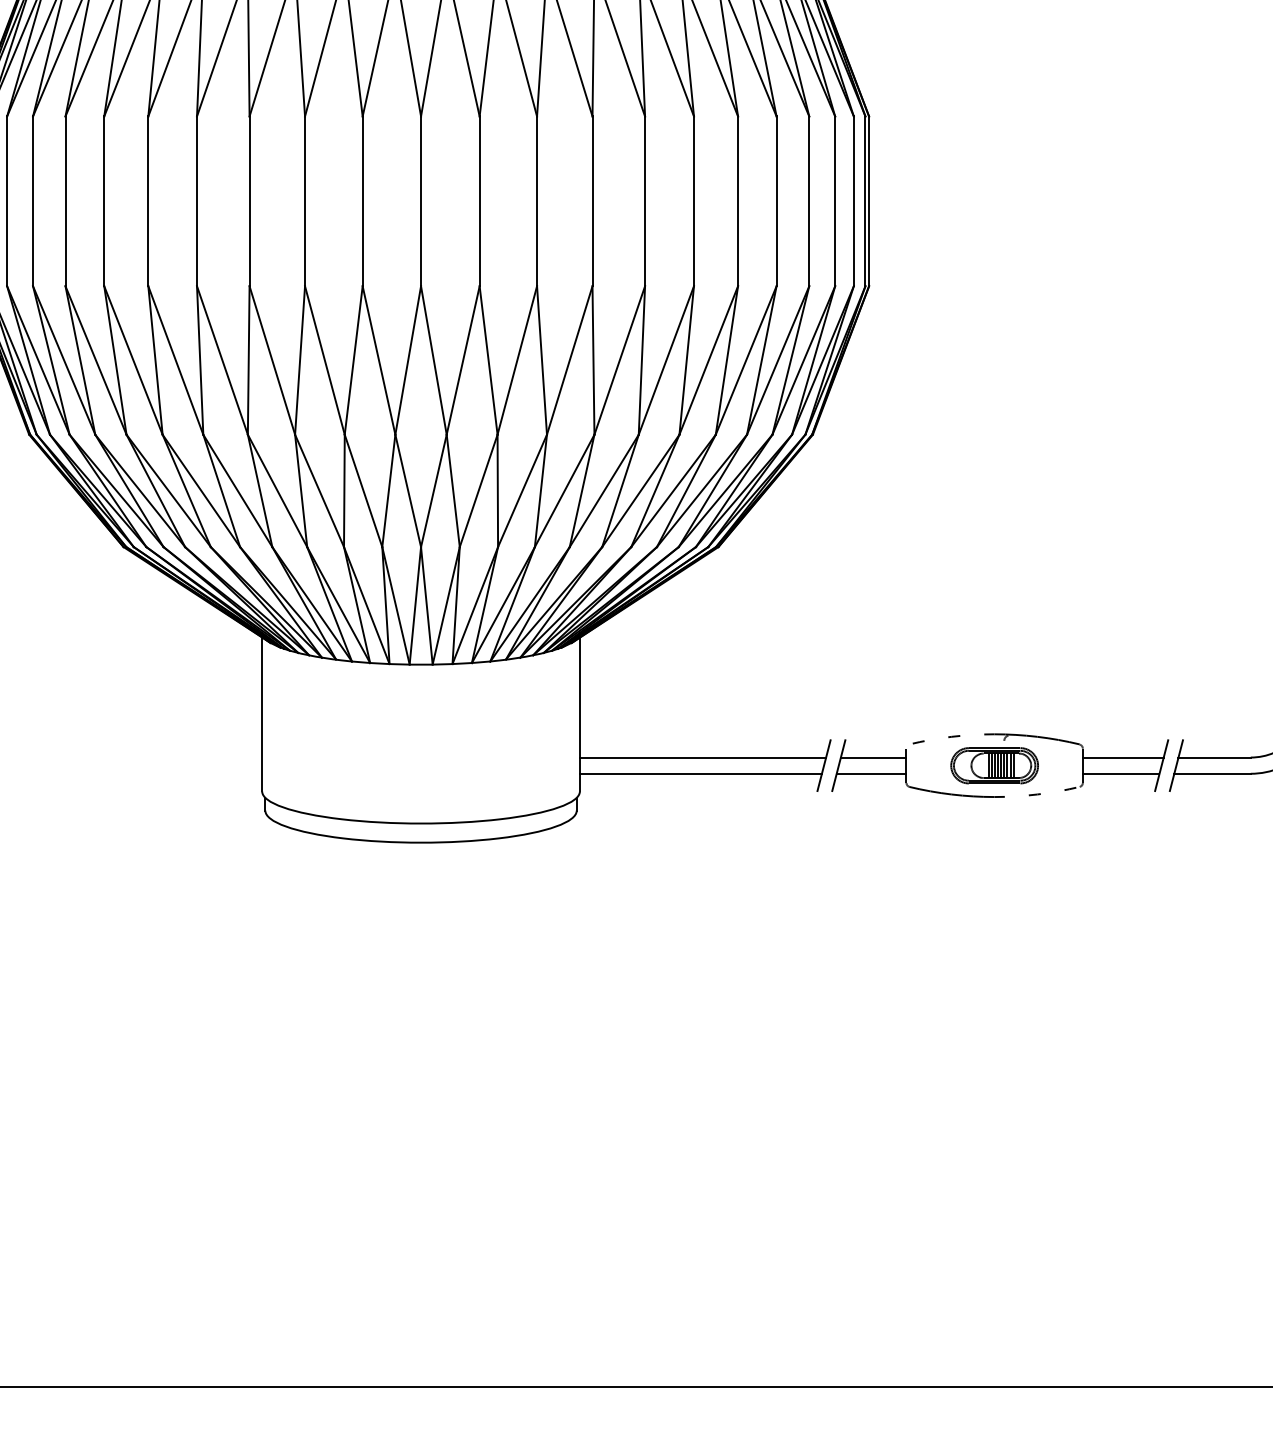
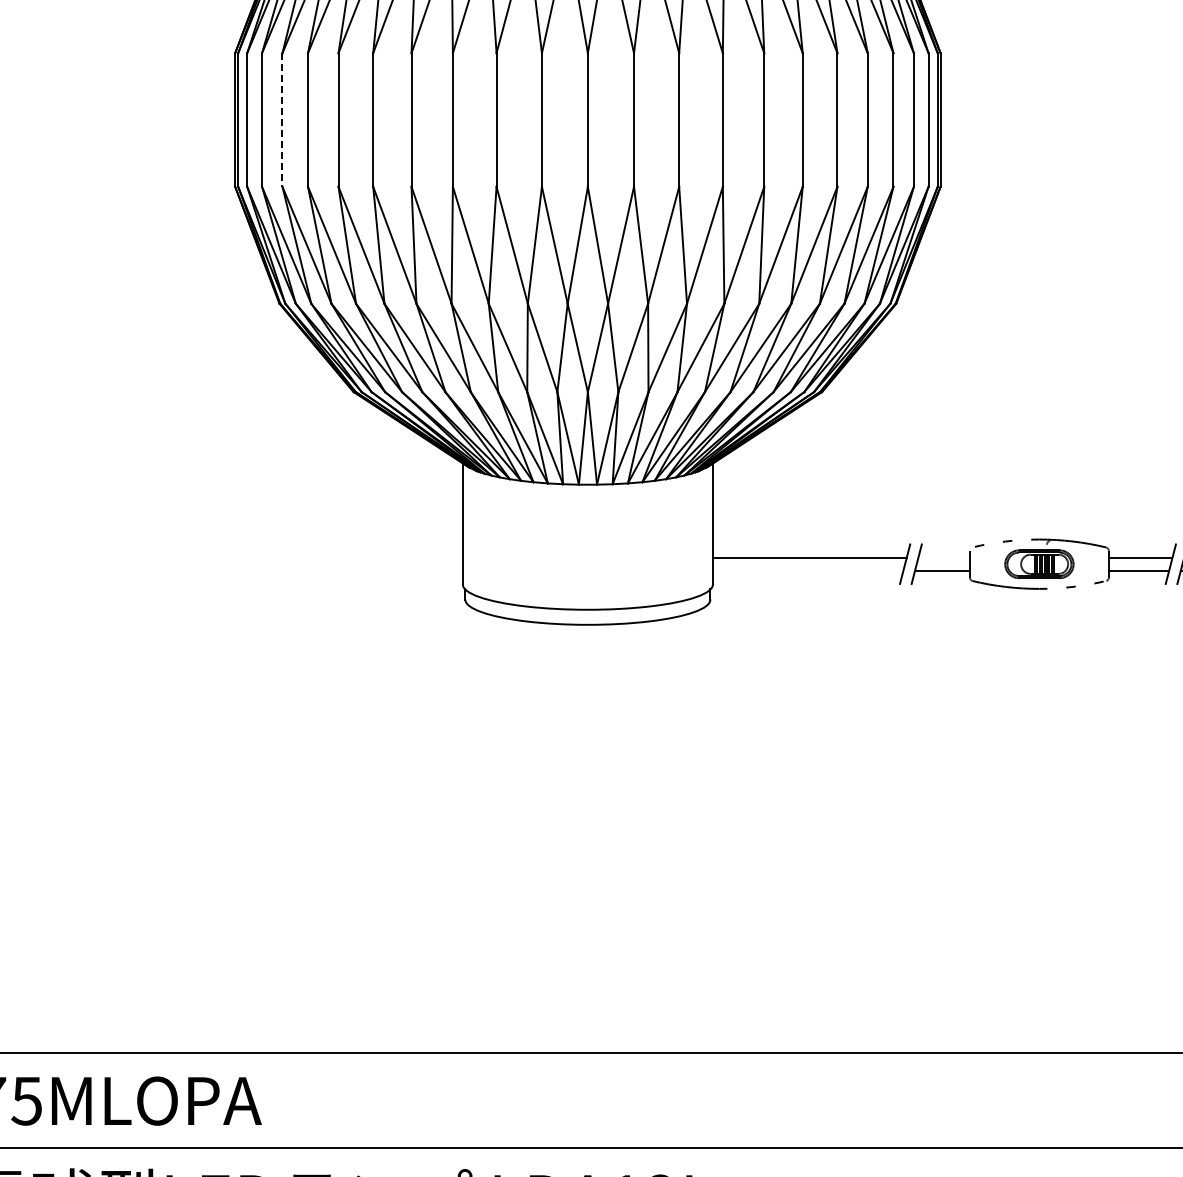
line: (33, 201) -> (282, 120), solid -> dashed
line: (872, 757) -> (943, 557), removed
line: (700, 773) -> (807, 570), removed

